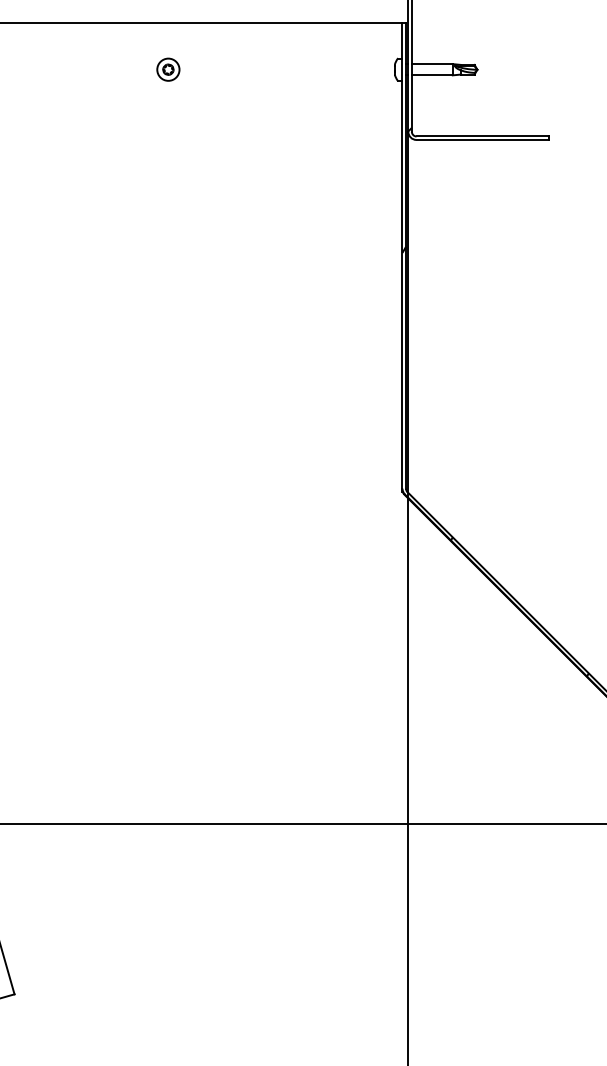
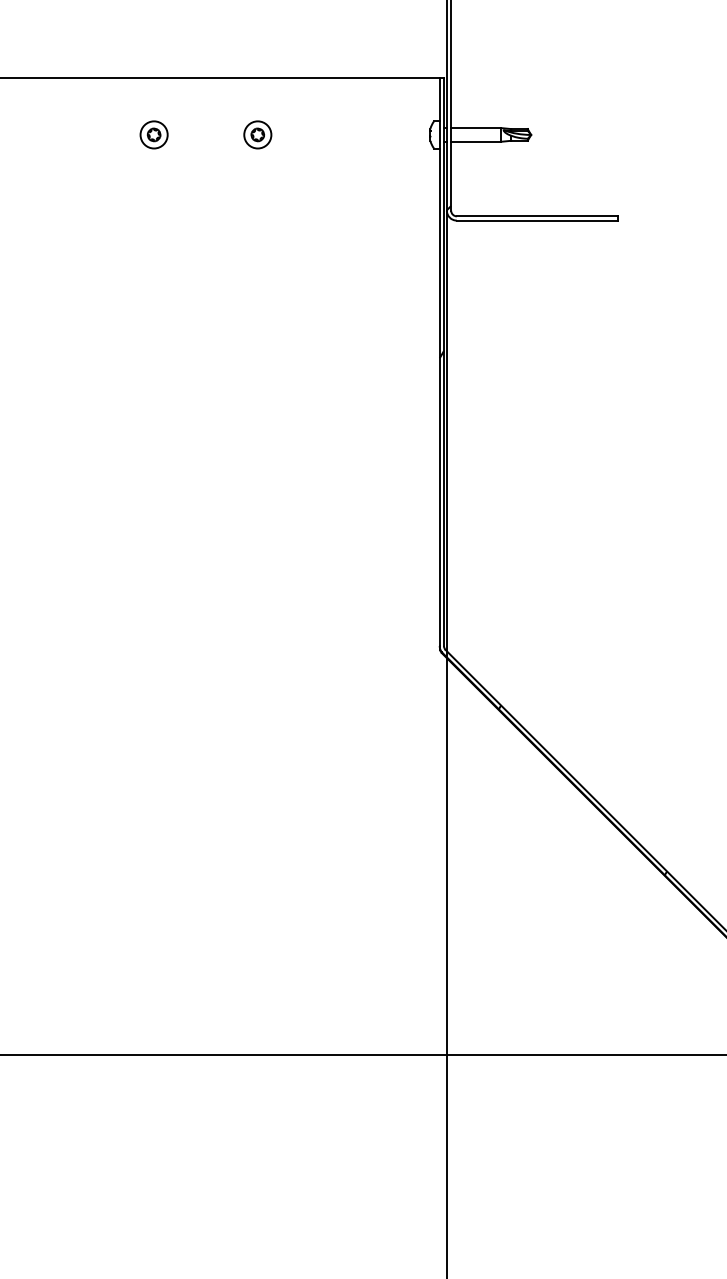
part: (253, 69) -> (257, 134), added

